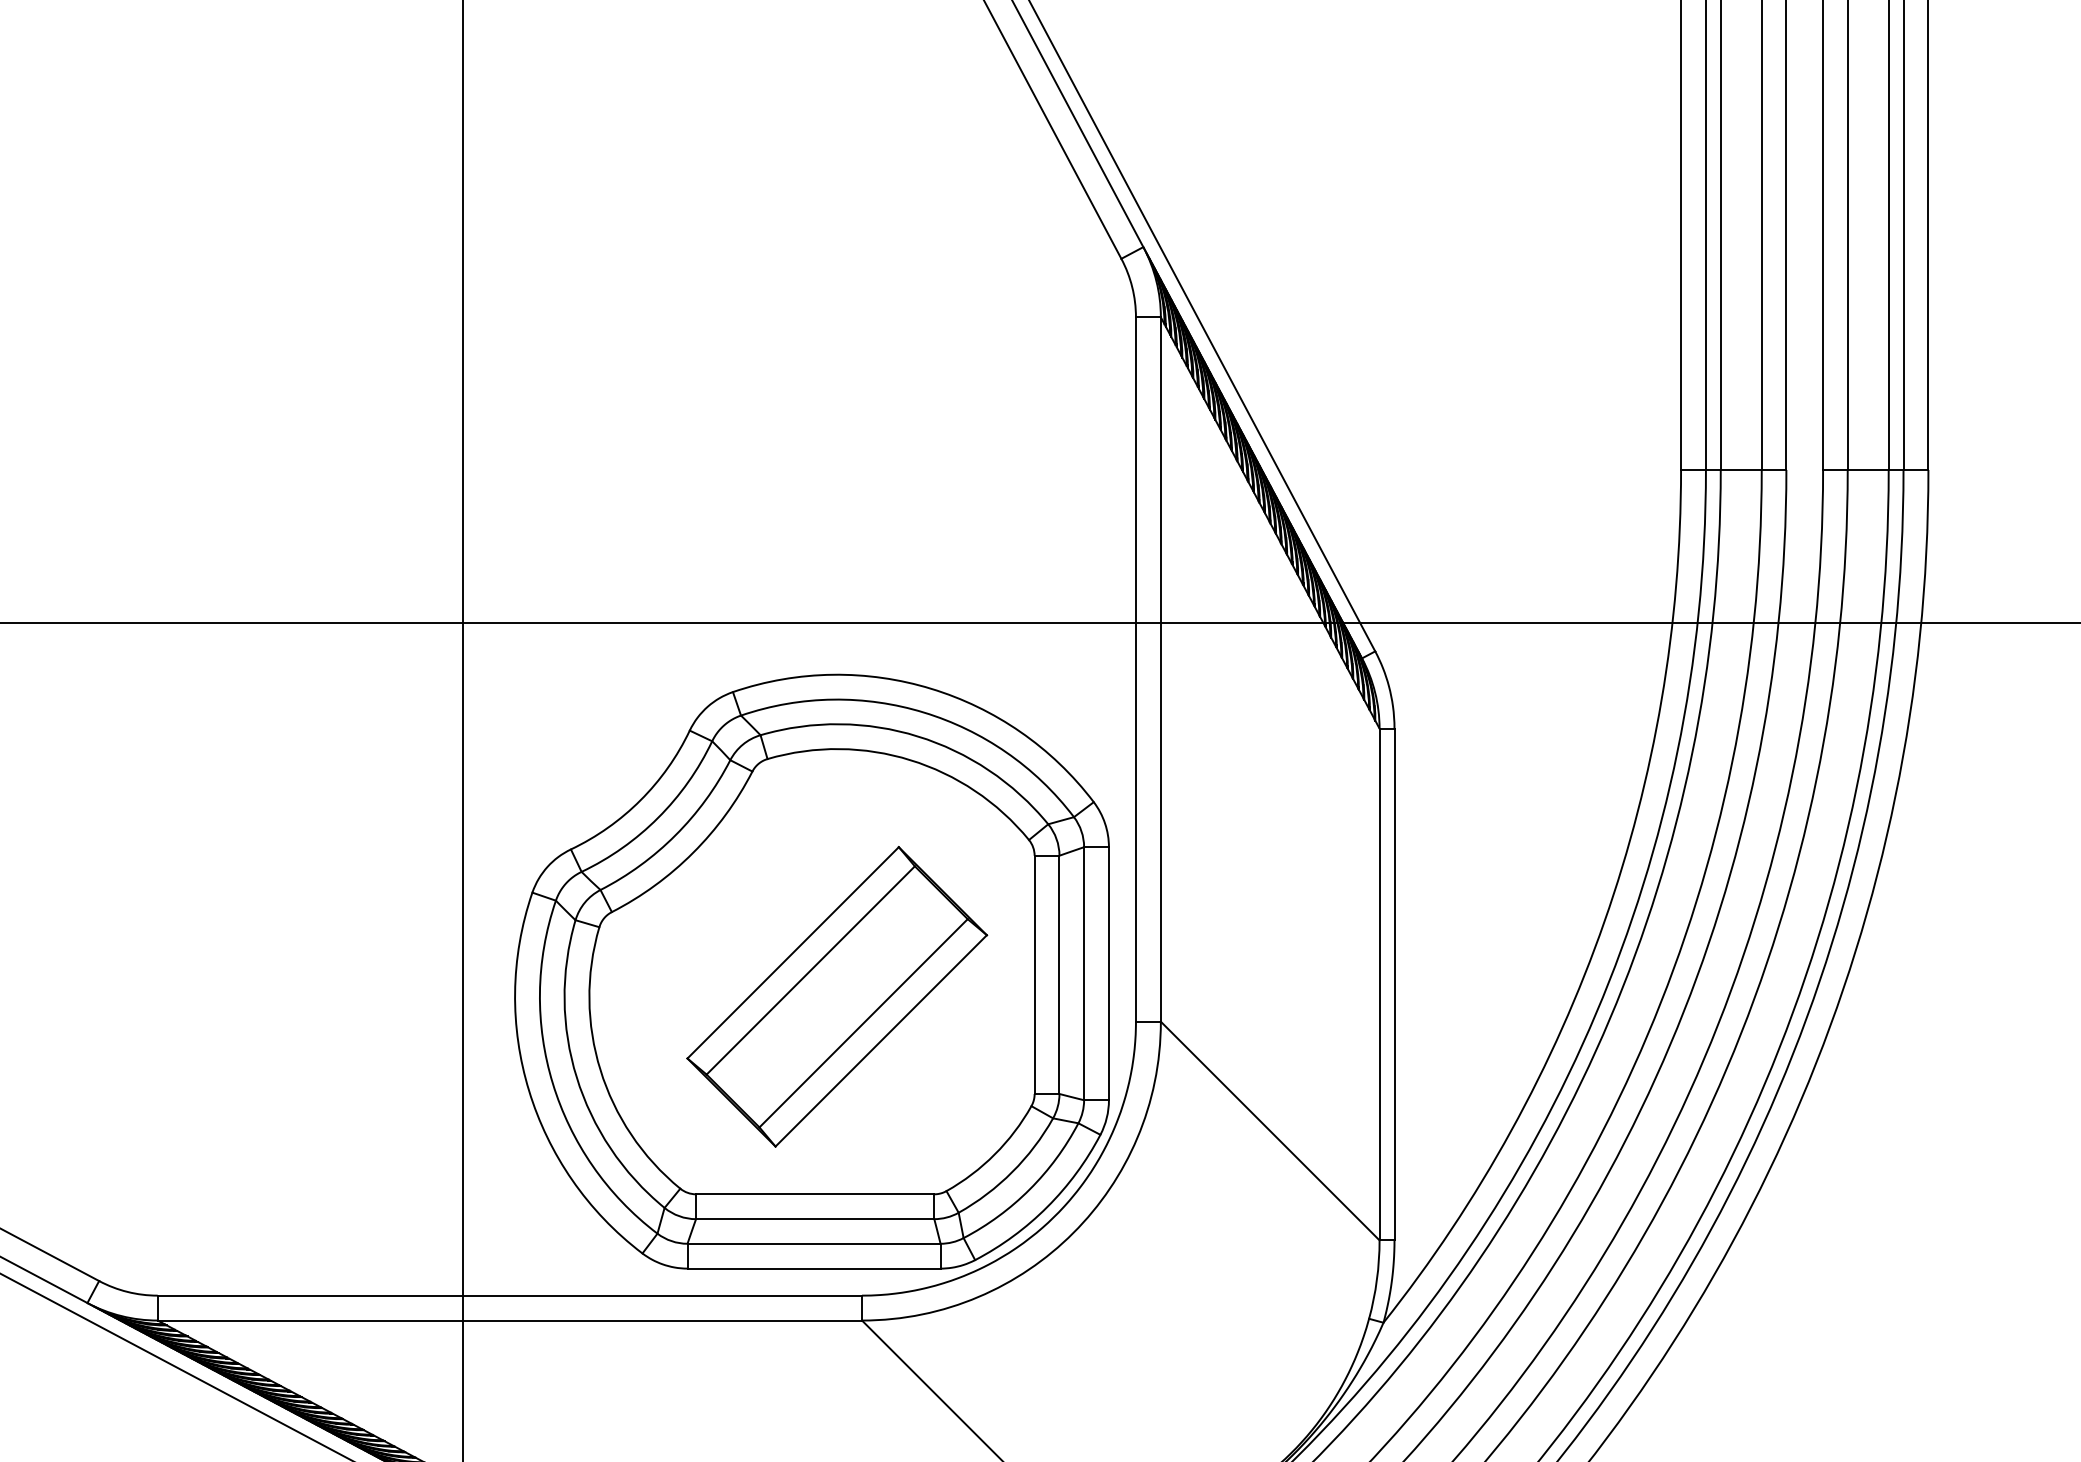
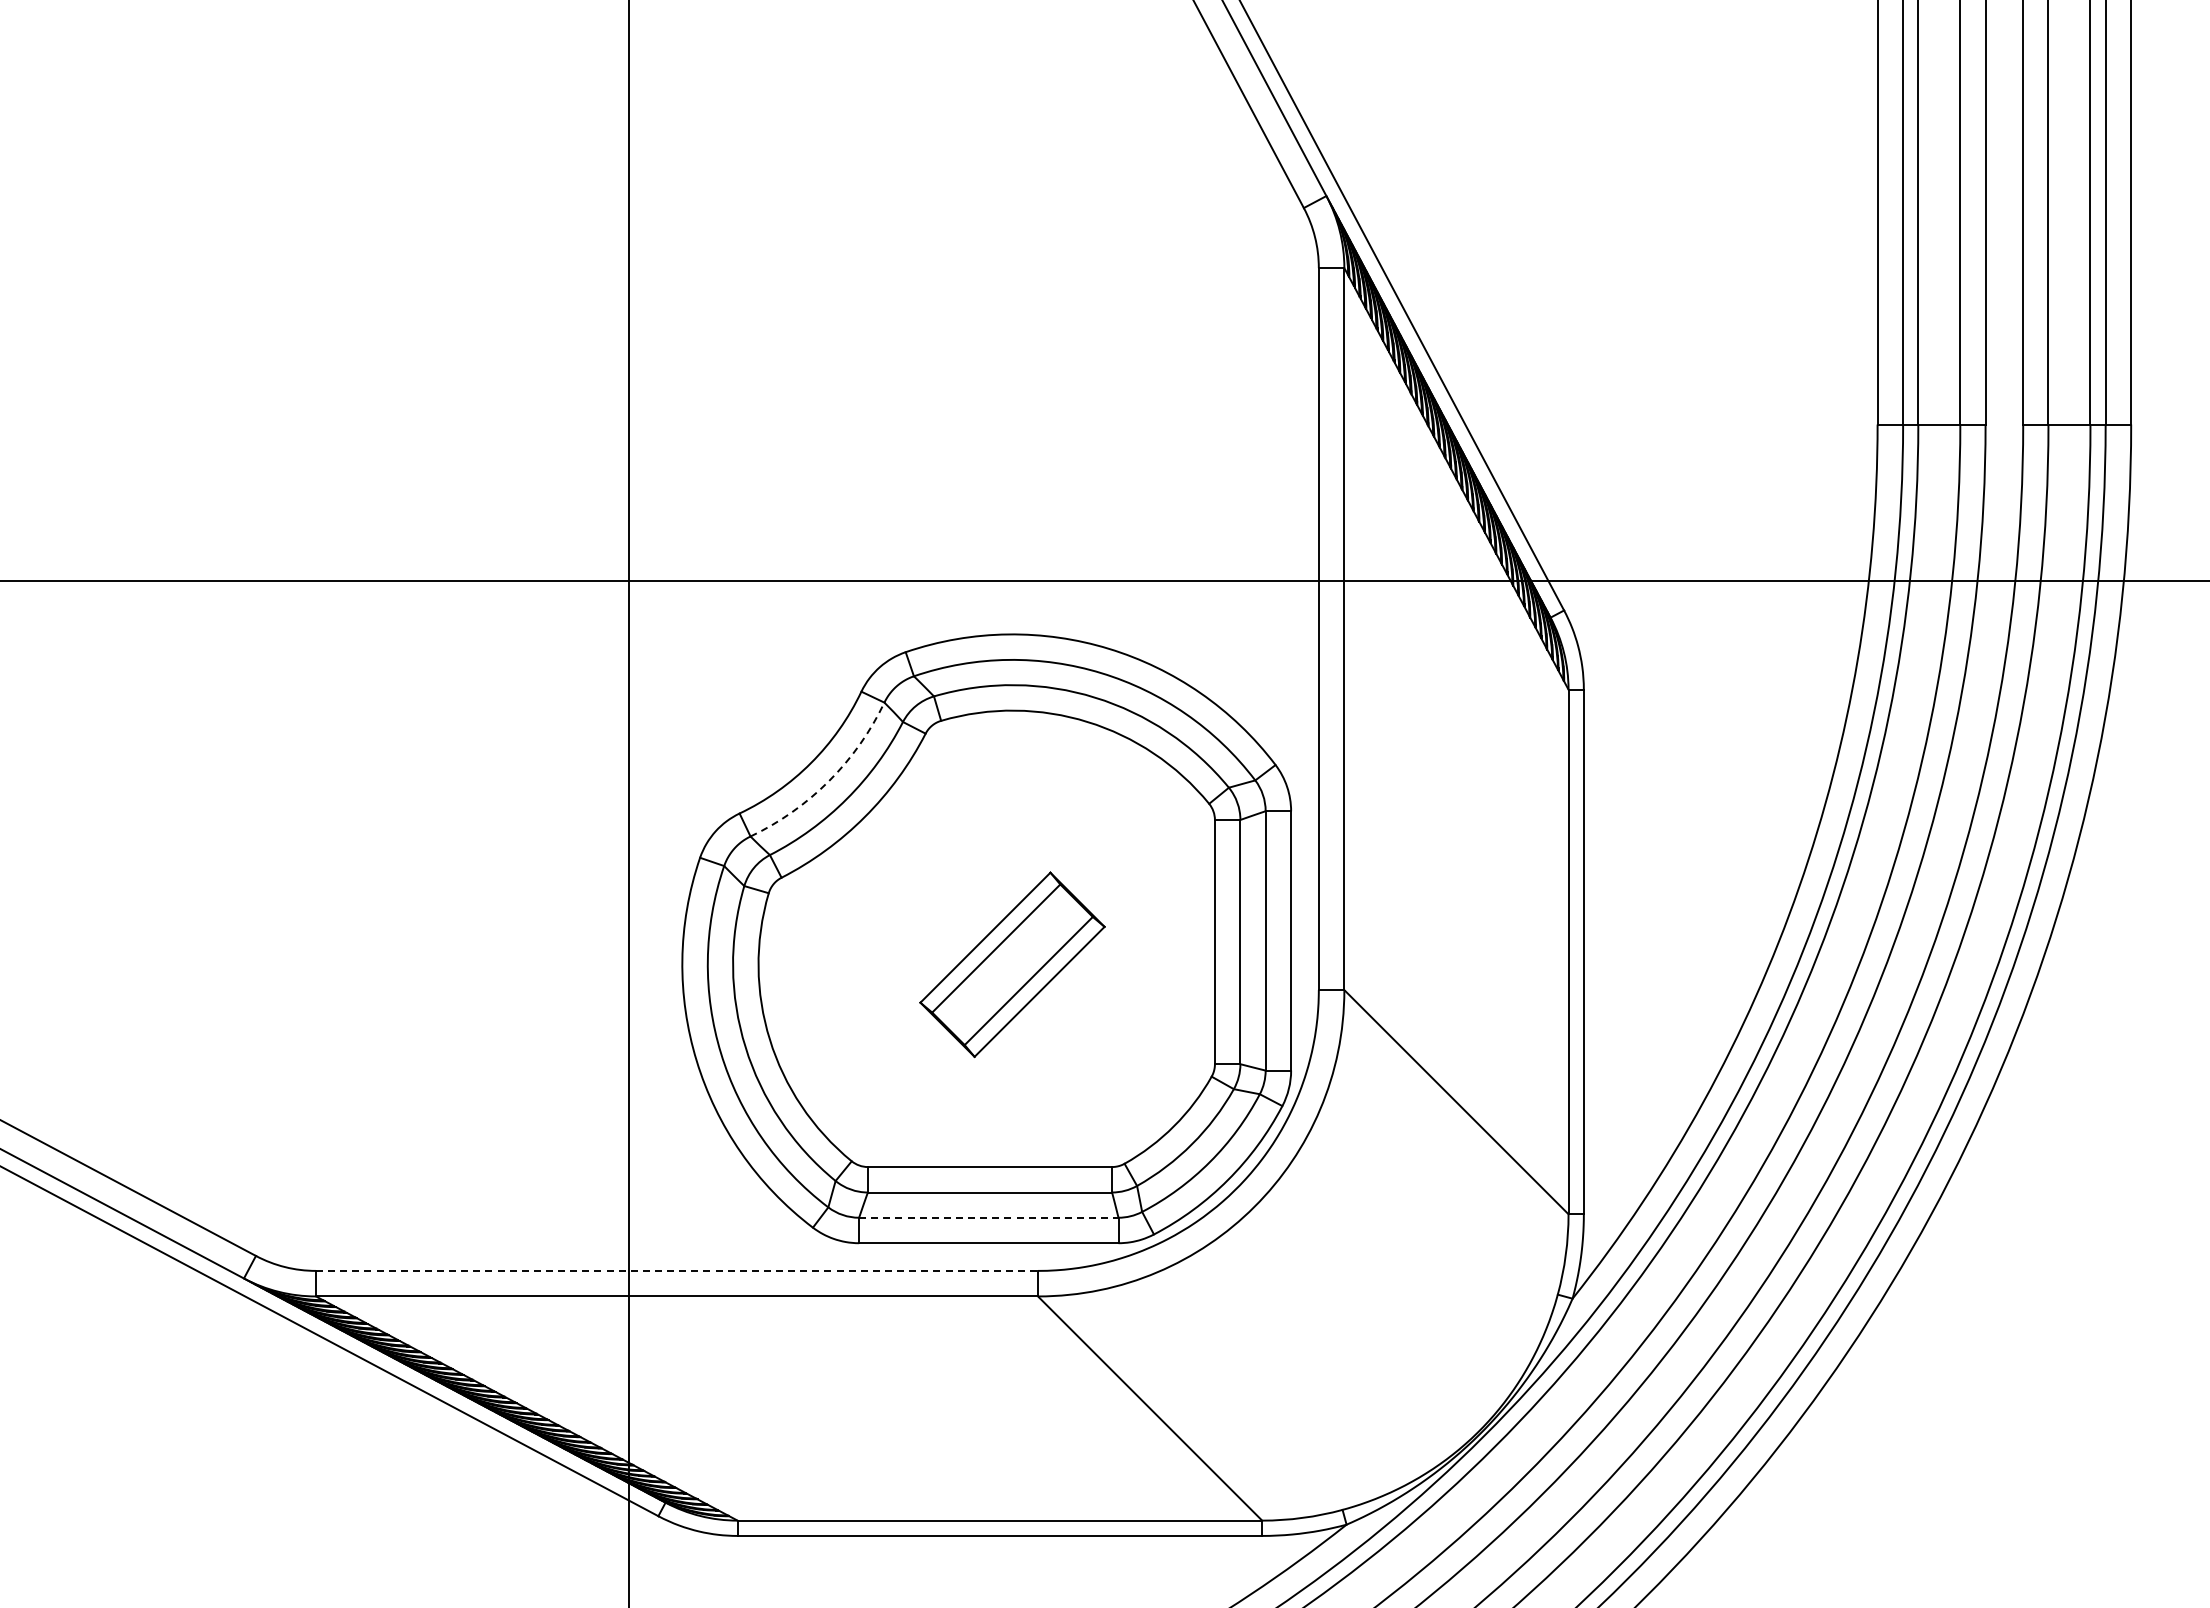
arc: (658, 818) -> (829, 781), solid -> dashed
part: (837, 996) -> (1012, 964), size x0.6
line: (813, 1243) -> (988, 1217), solid -> dashed
line: (510, 1295) -> (677, 1270), solid -> dashed

